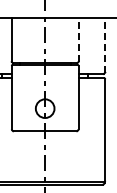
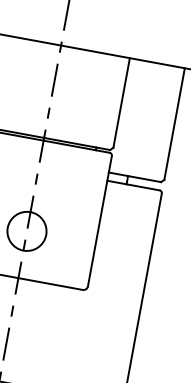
line: (78, 40) -> (121, 103), dashed -> solid
line: (105, 45) -> (175, 124), dashed -> solid

